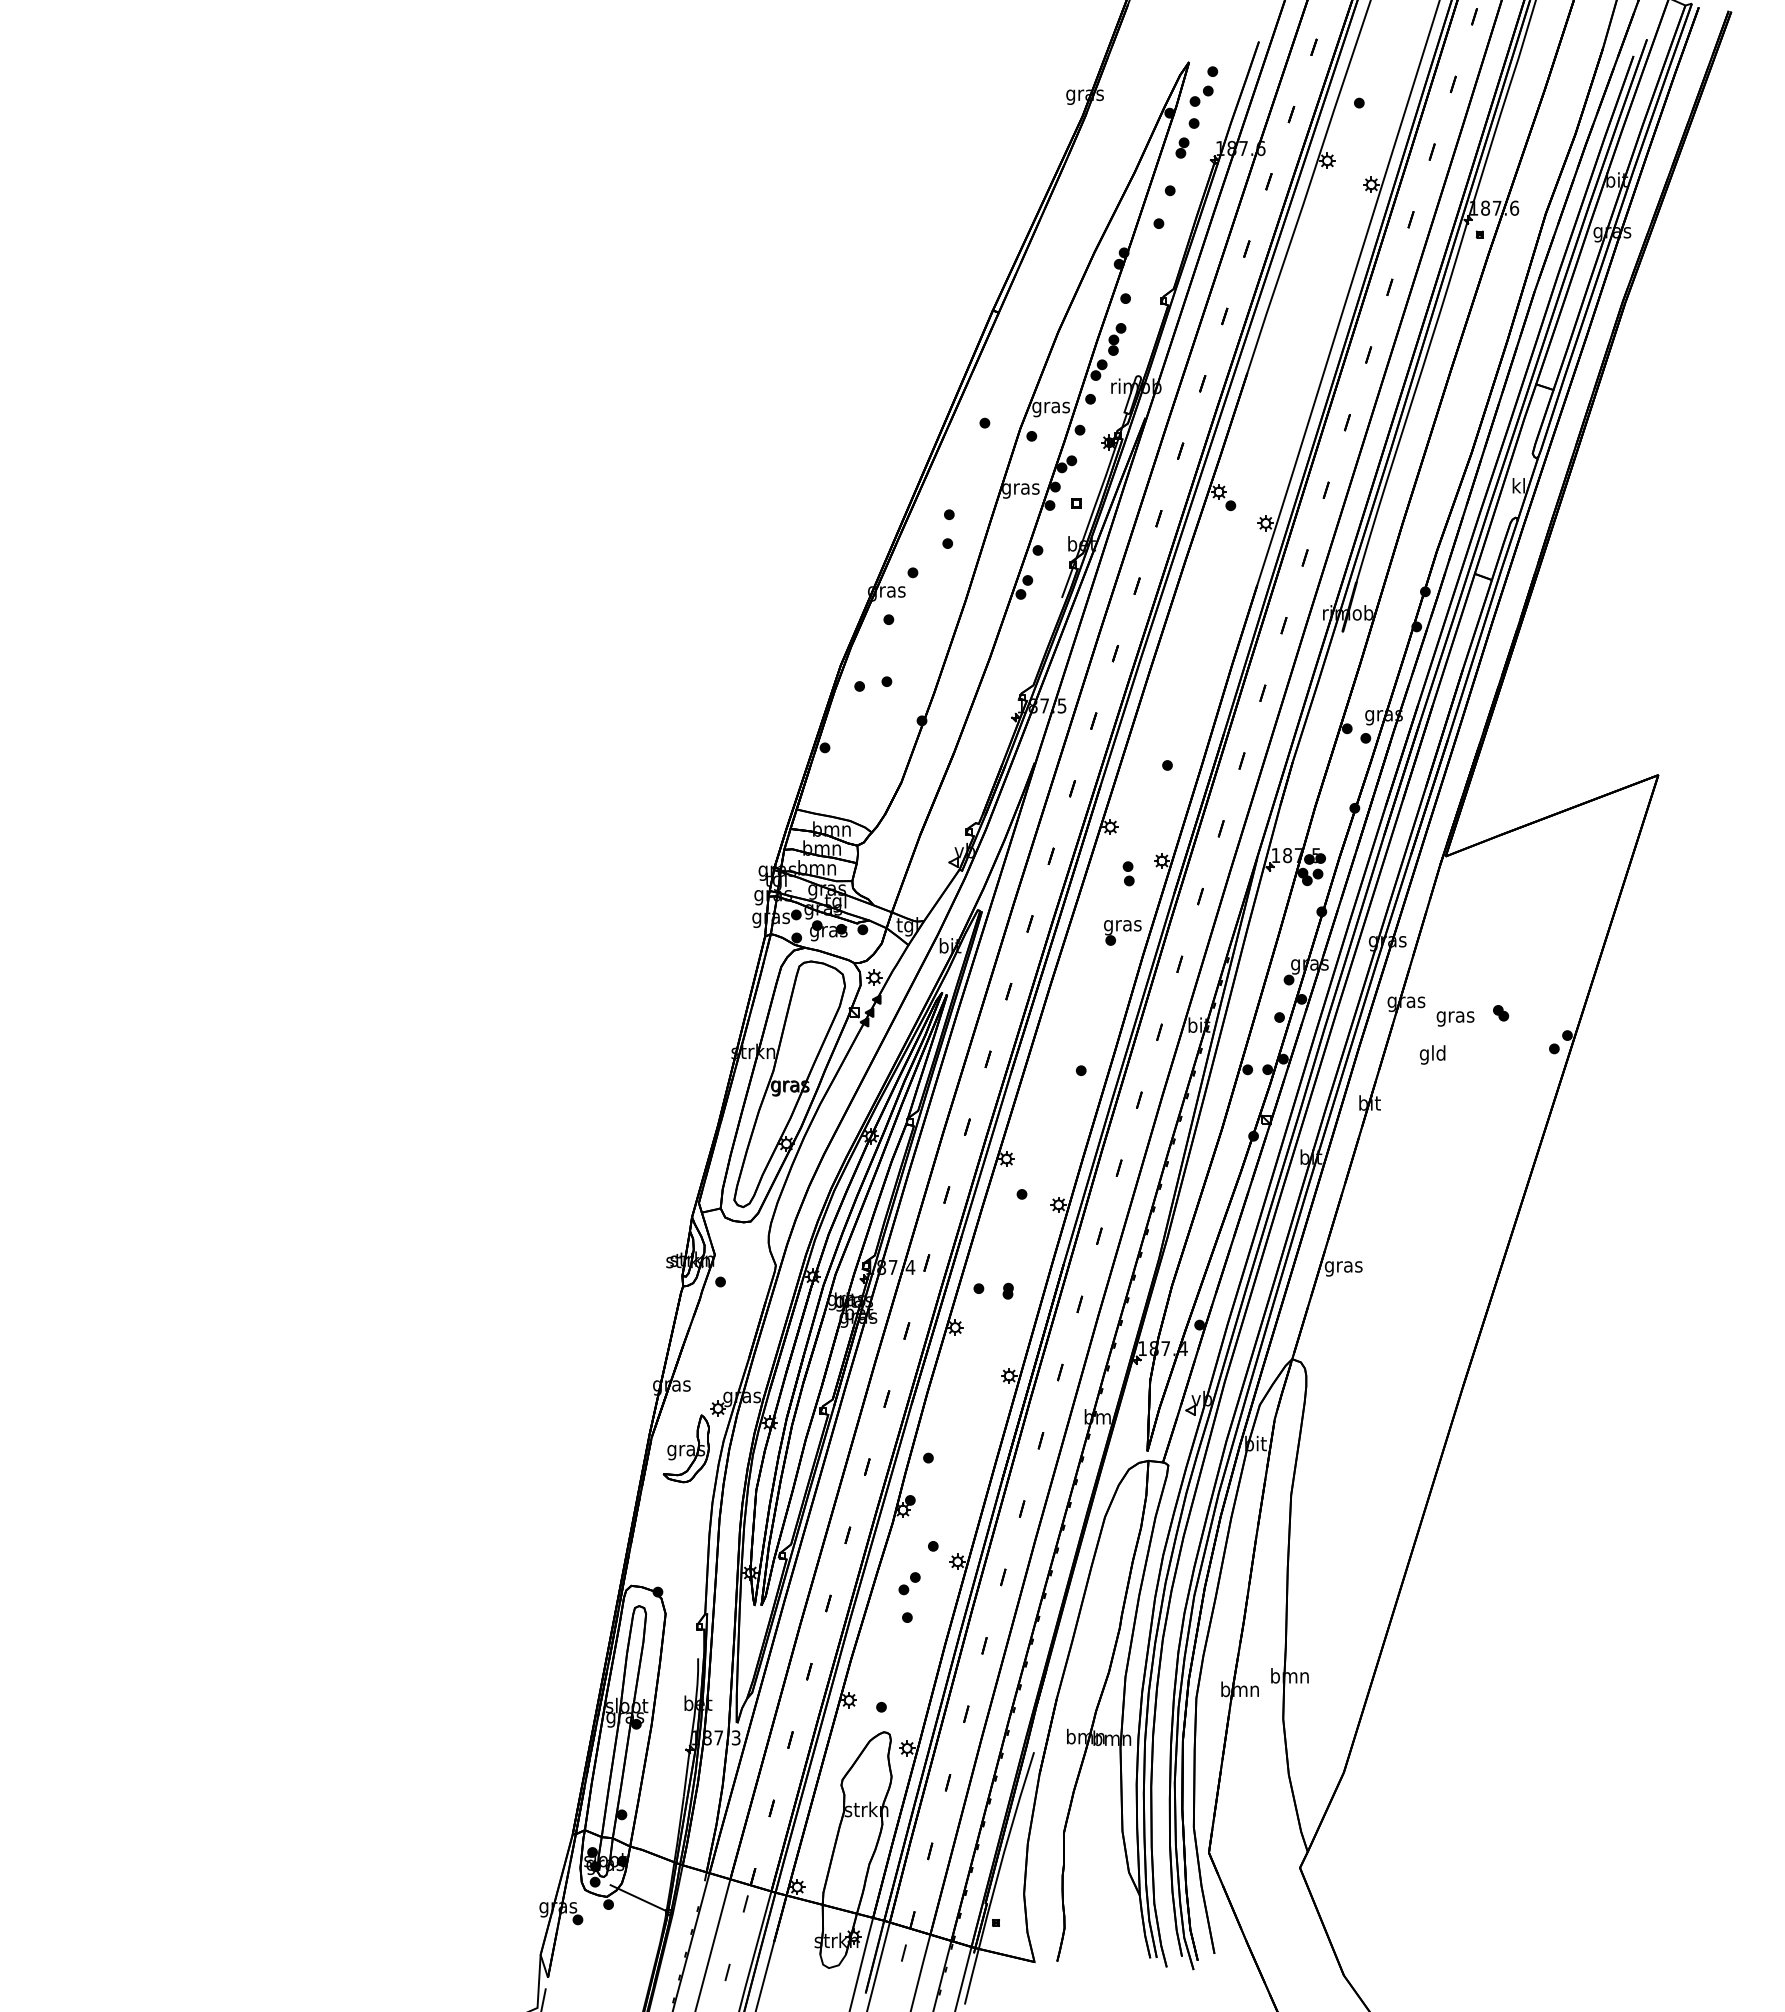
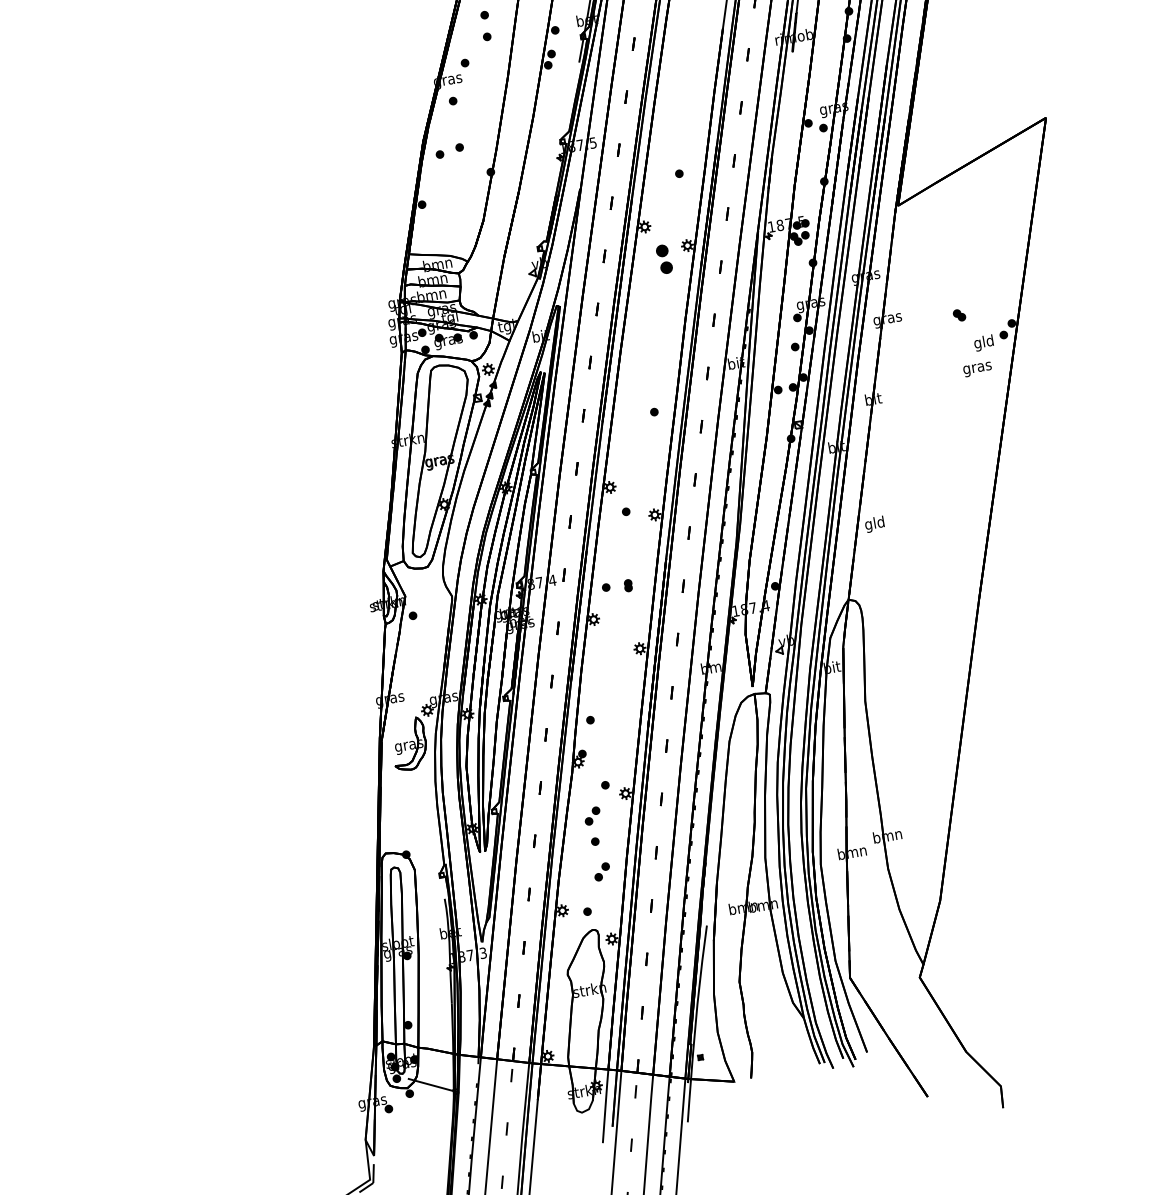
part: (1128, 873) -> (664, 259), size x1.6
part: (1122, 932) -> (667, 303), removed
text: (1455, 1018) -> (977, 369), moved
text: (1432, 1054) -> (983, 342), moved
text: (1343, 1266) -> (874, 524), gras -> gld
part: (909, 1658) -> (602, 871), added

